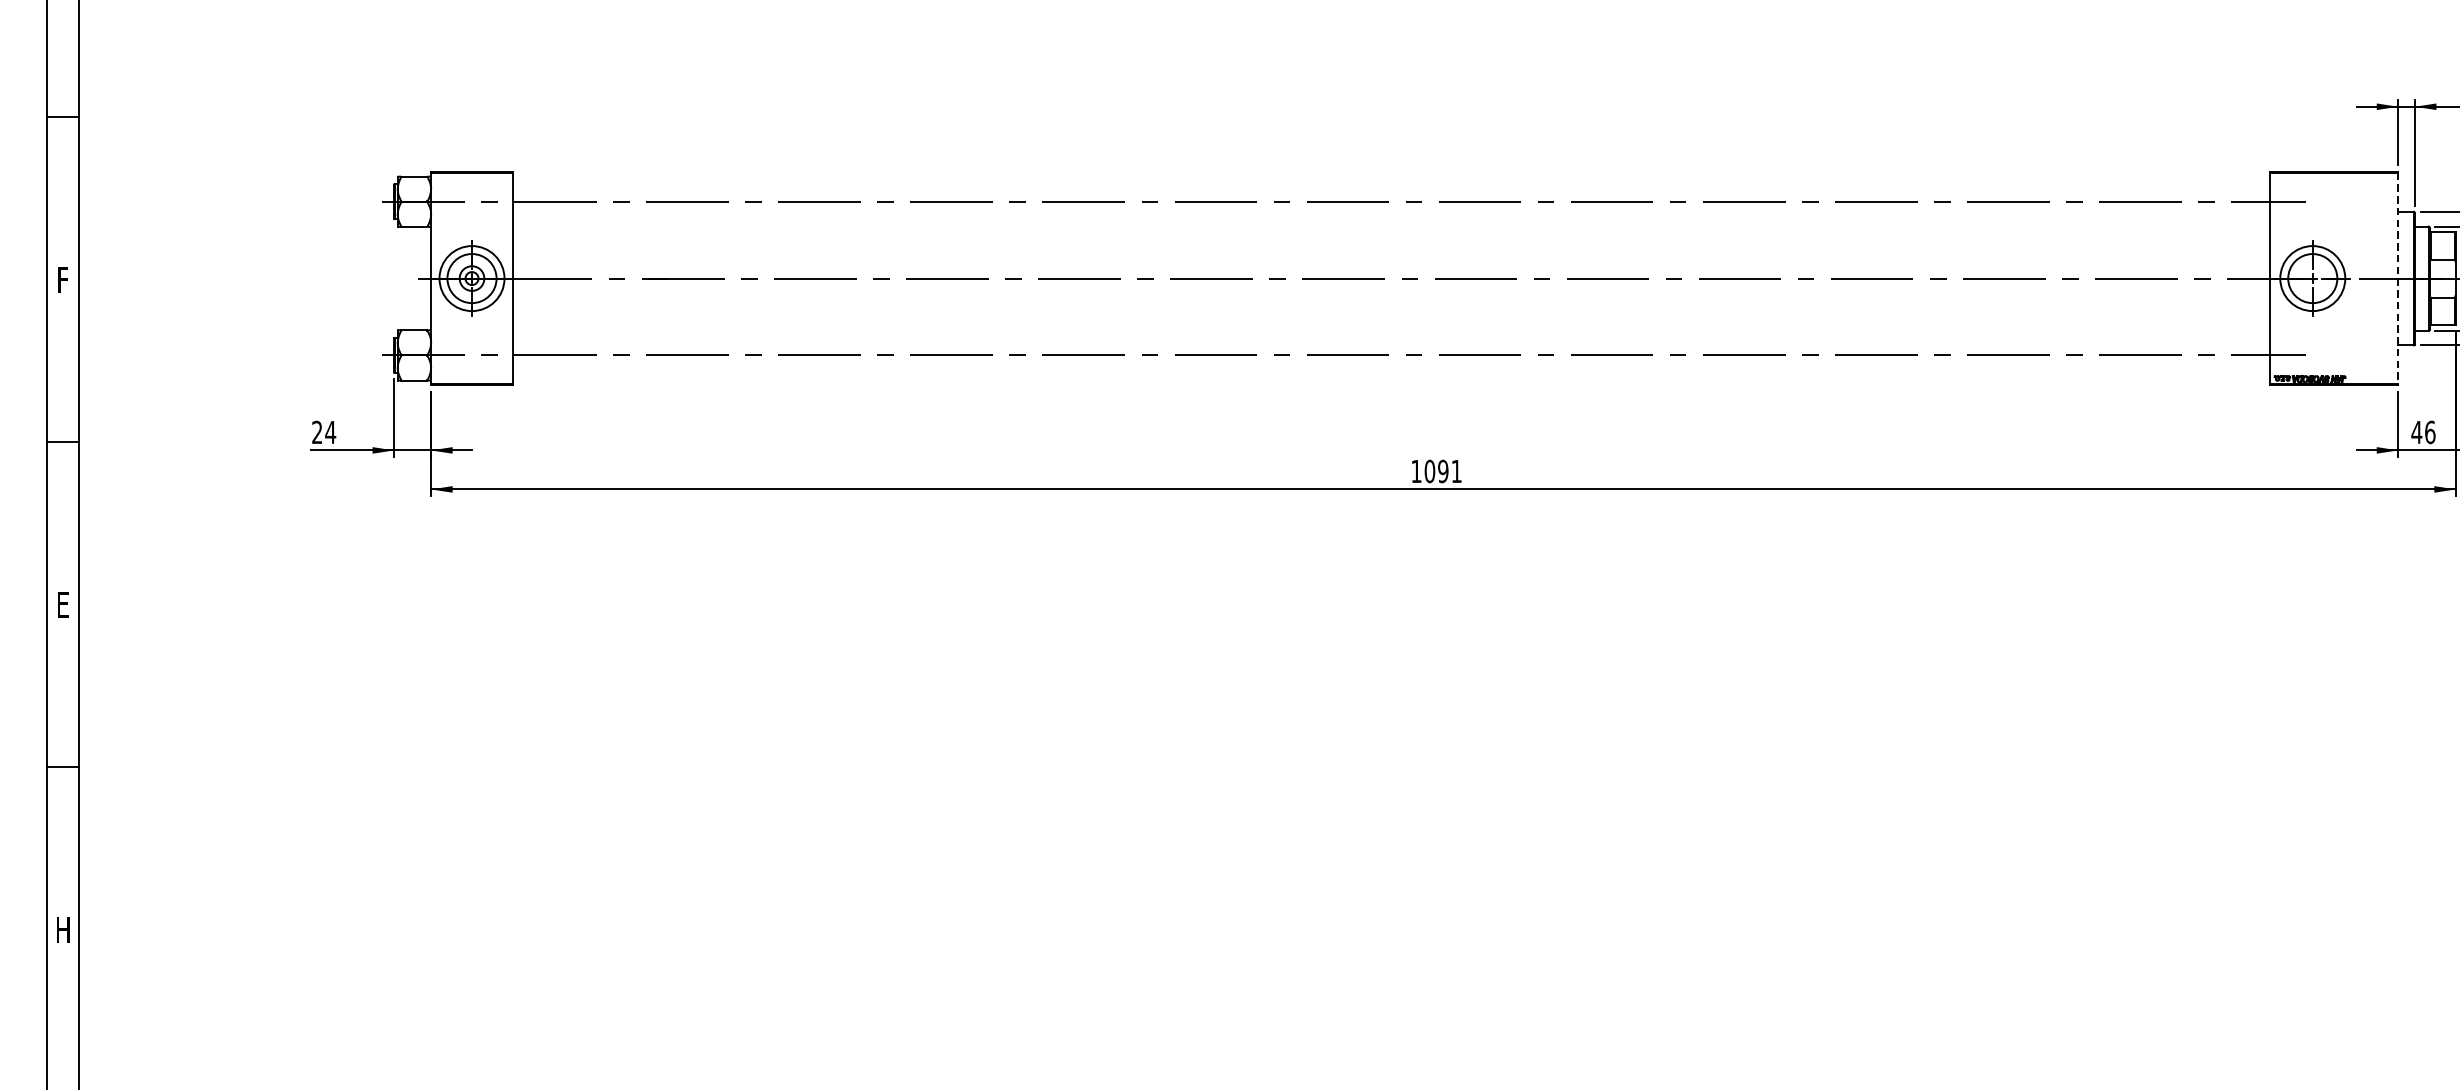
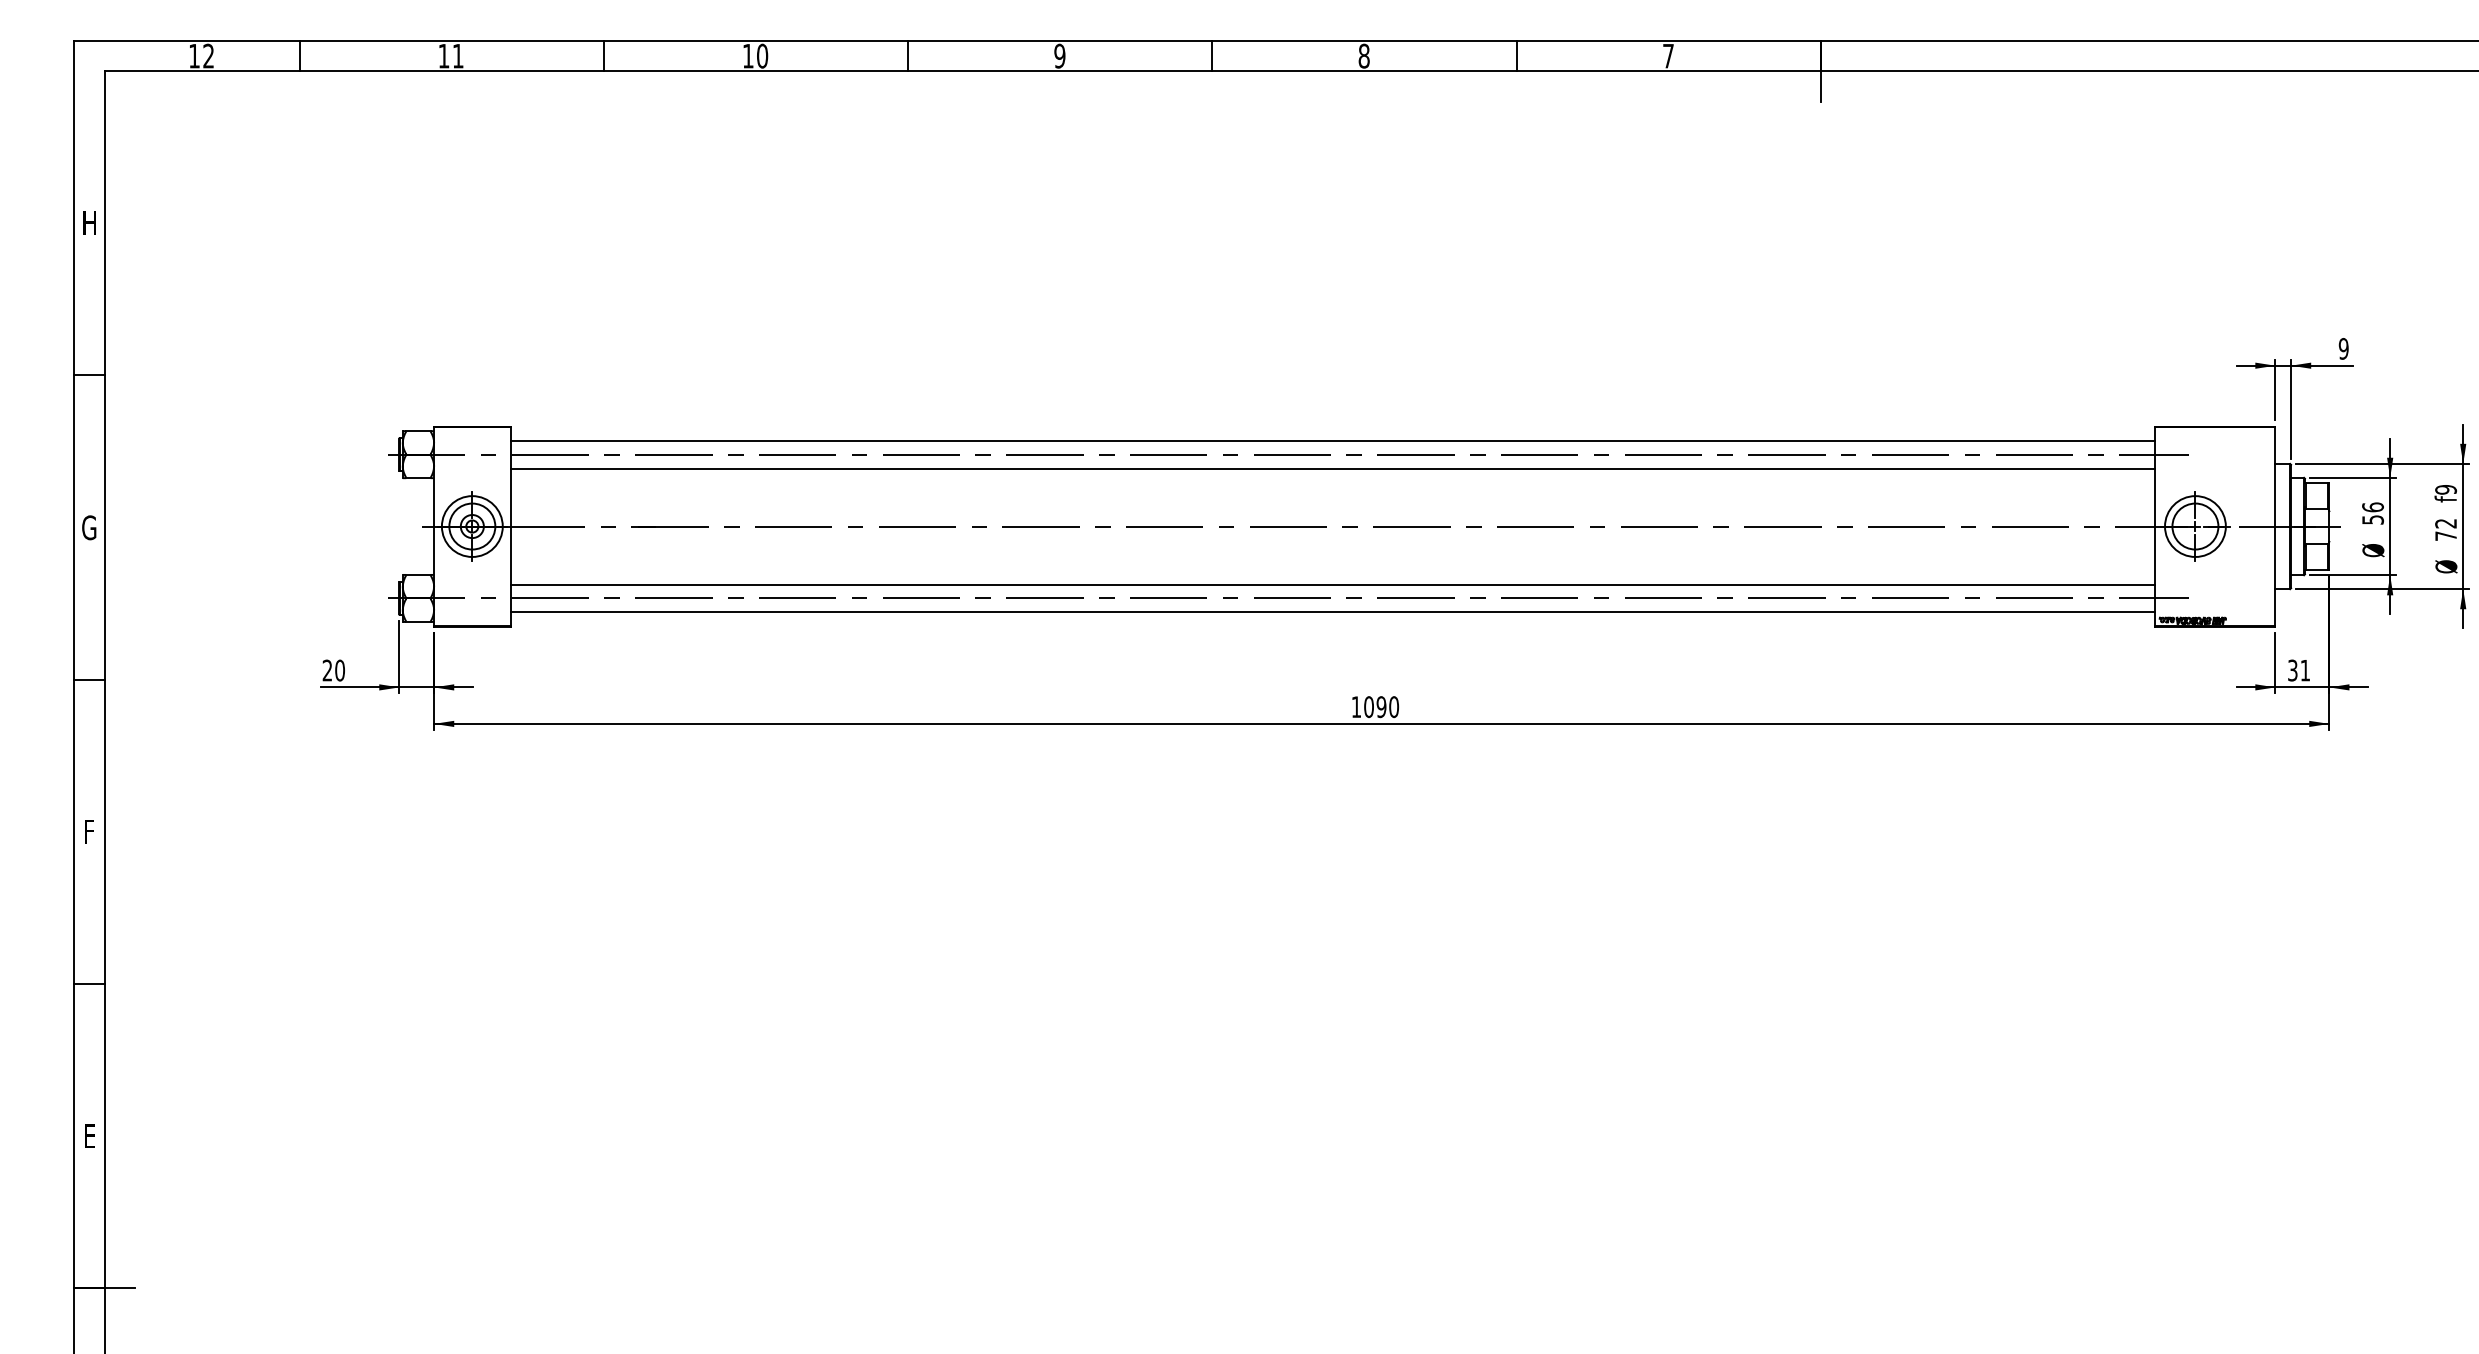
line: (1390, 186) -> (1332, 440), added
line: (1390, 216) -> (1332, 468), added
text: (63, 279) -> (89, 527), F -> G
line: (2398, 279) -> (2275, 527), dashed -> solid
line: (1390, 340) -> (1332, 584), added
line: (1390, 370) -> (1332, 612), added
text: (330, 432) -> (339, 670), 24 -> 20
text: (2422, 432) -> (2298, 670), 46 -> 31
text: (1457, 471) -> (1394, 707), 1091 -> 1090
text: (63, 604) -> (89, 831), E -> F
text: (63, 929) -> (89, 1135), H -> E

